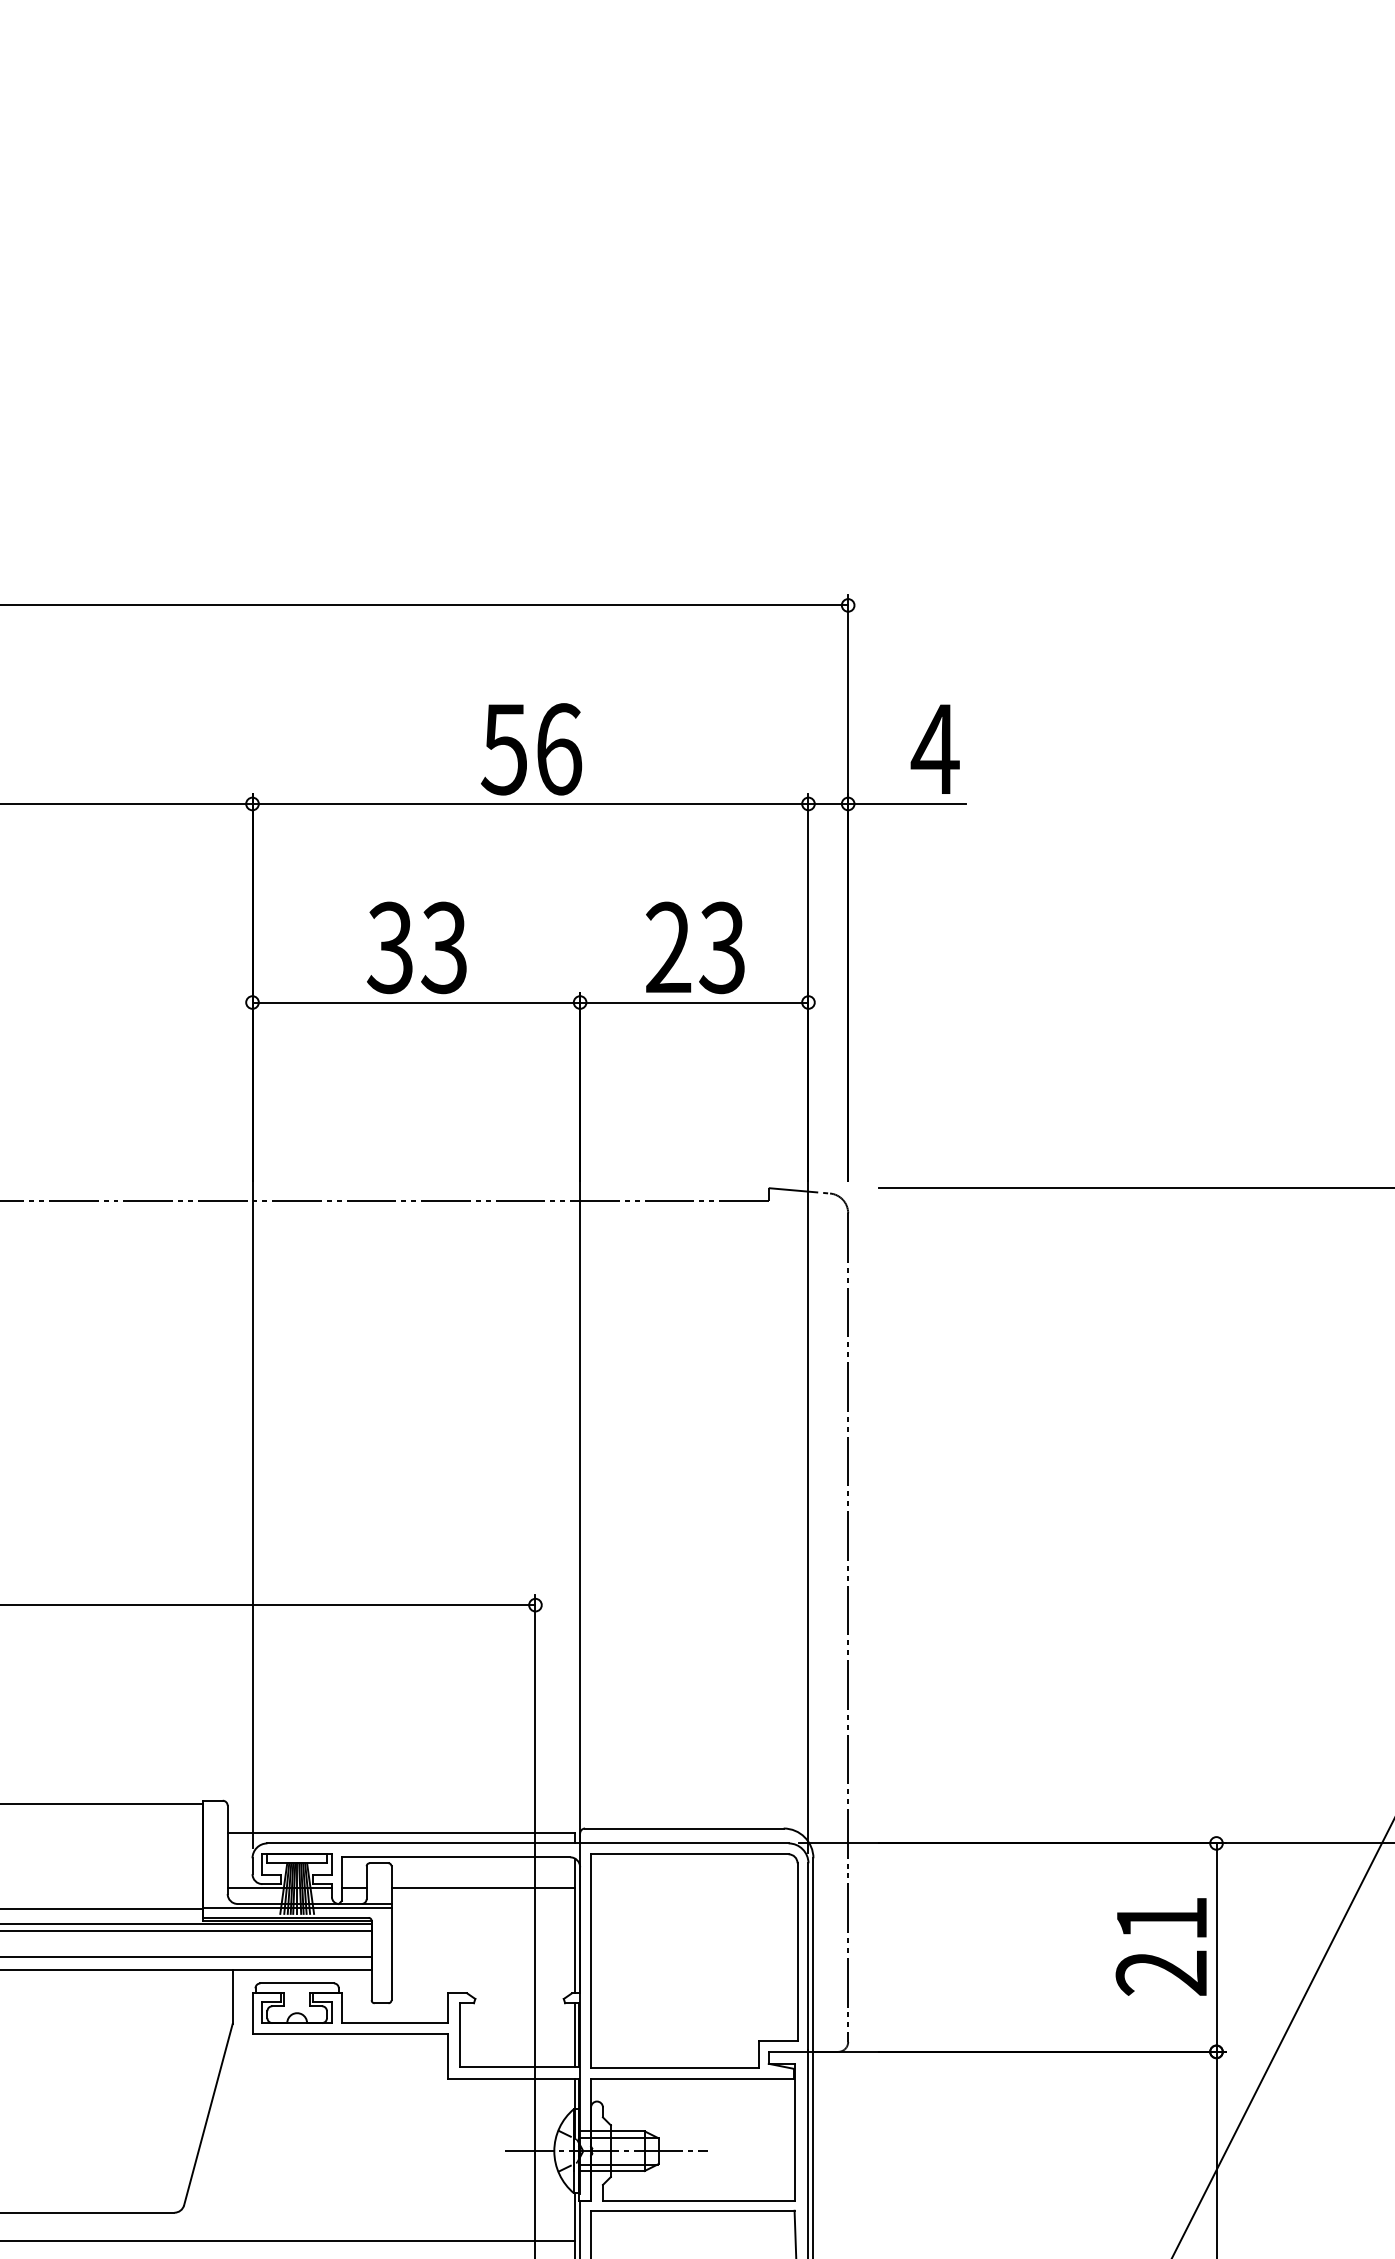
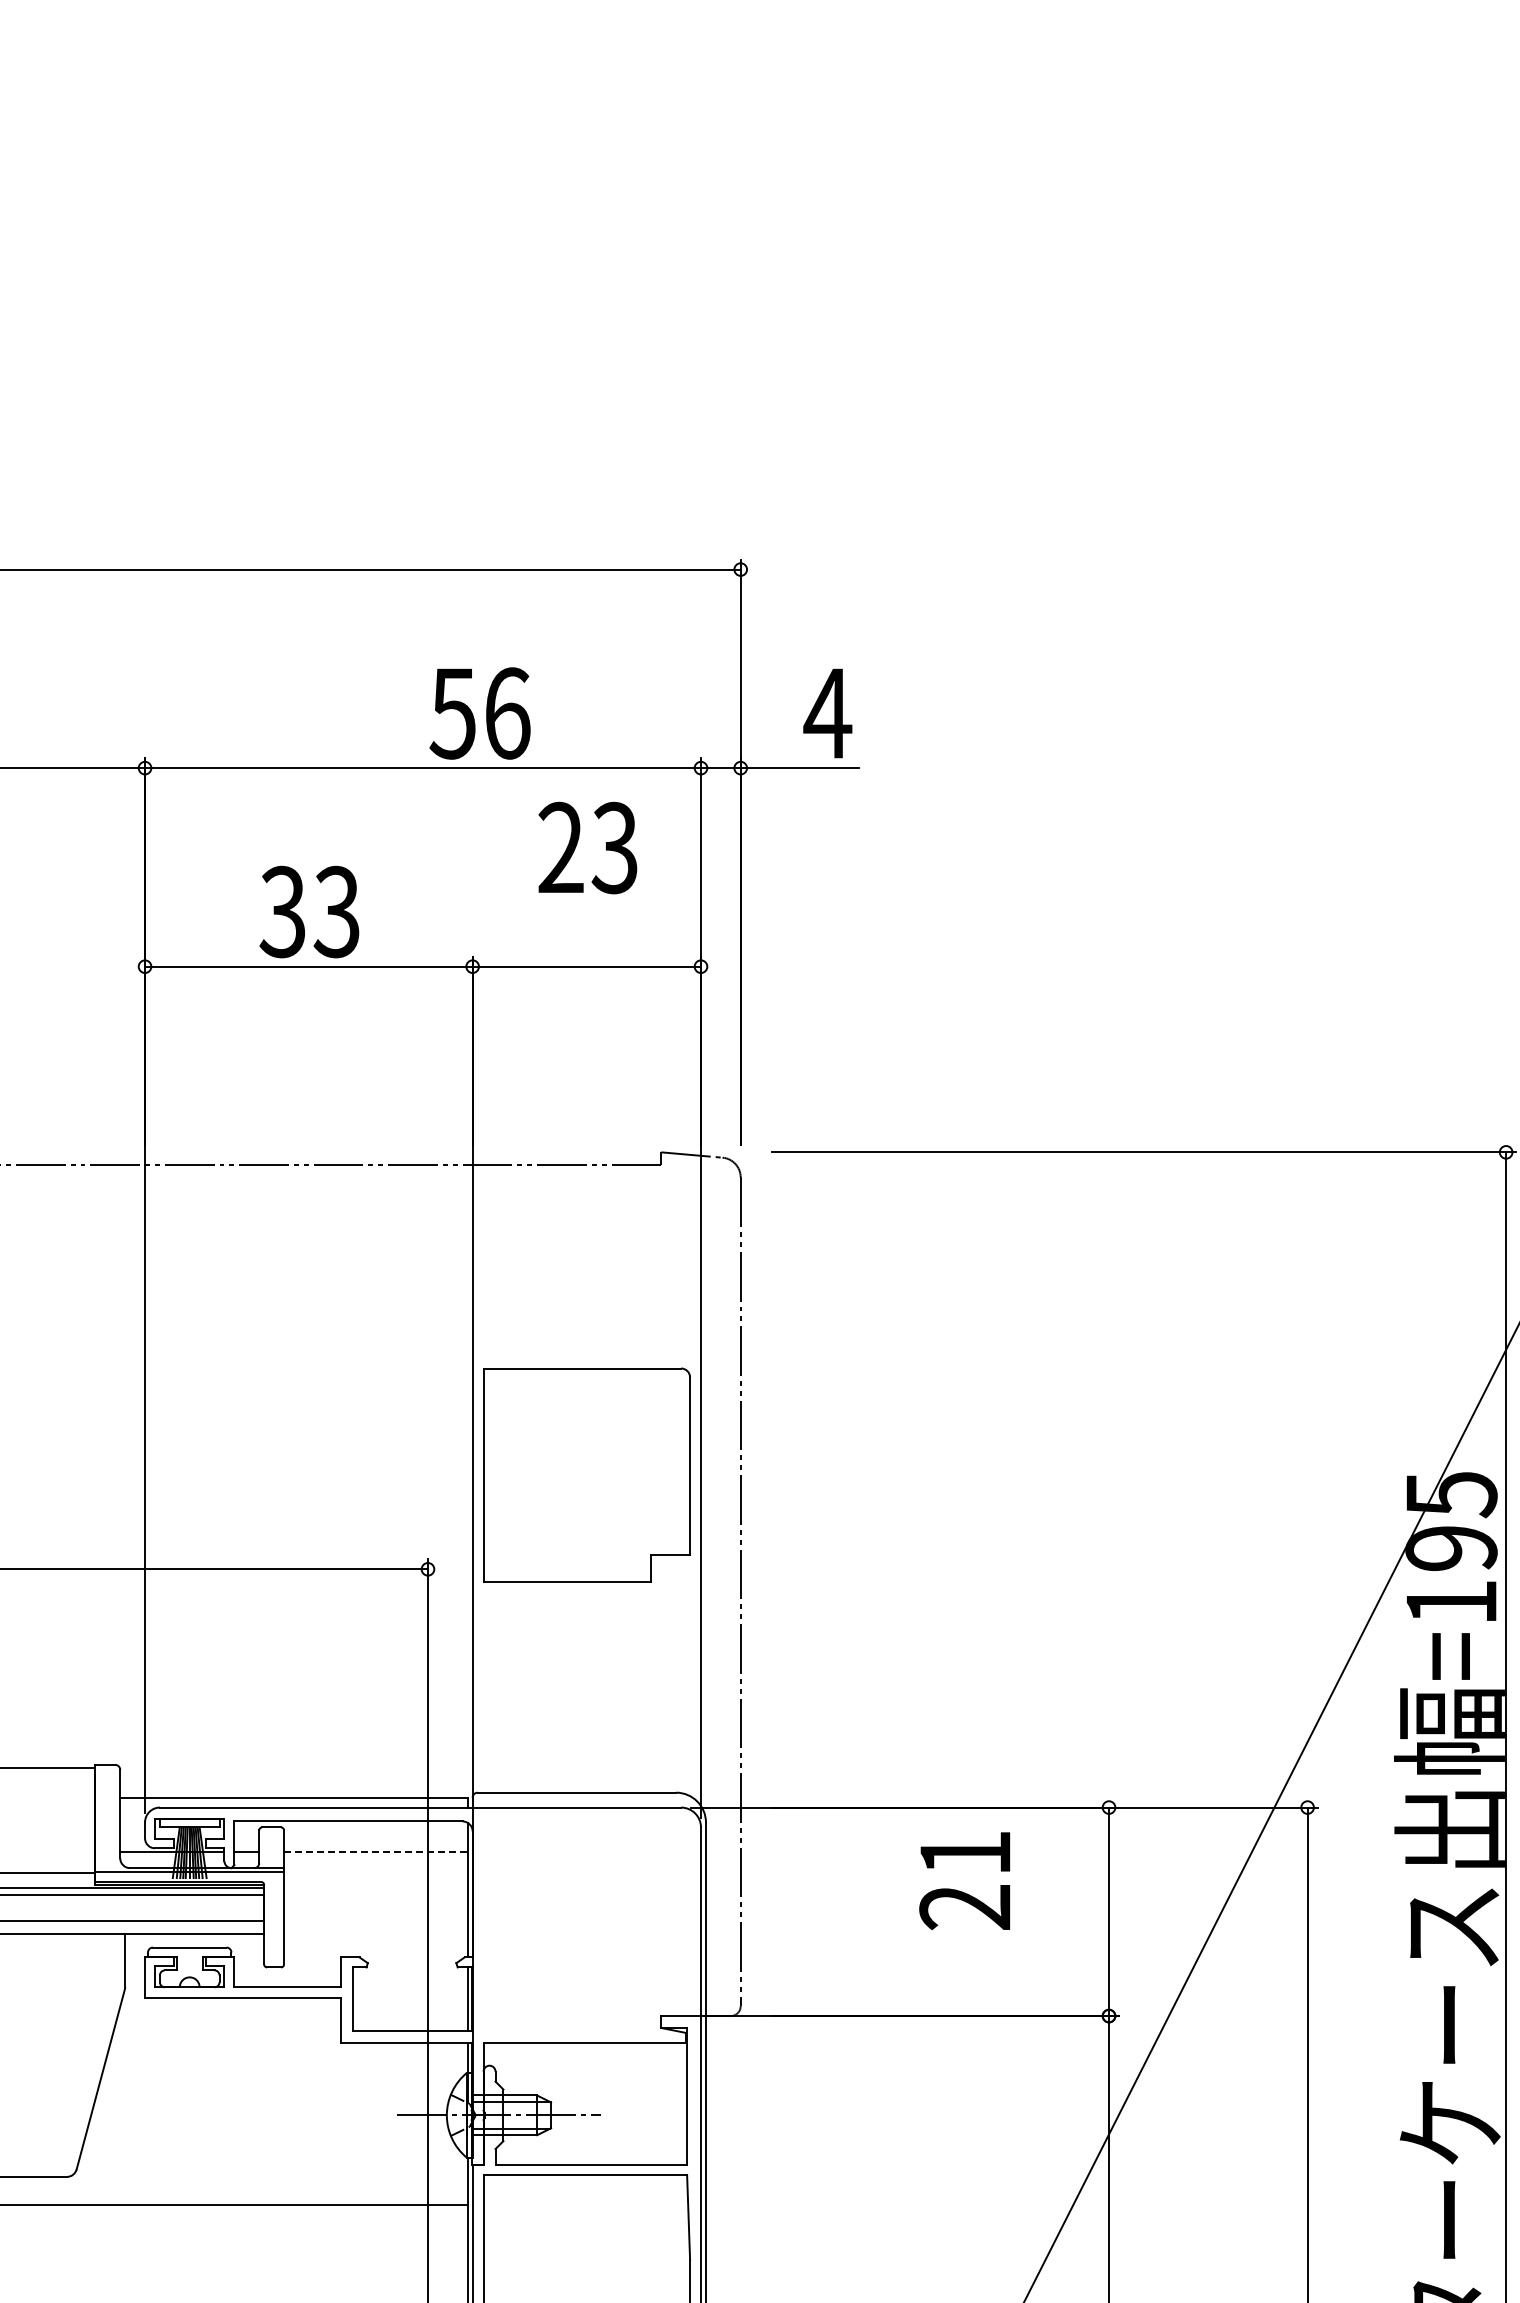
text: (530, 749) -> (479, 713), moved
text: (694, 947) -> (587, 847), moved
line: (482, 1888) -> (375, 1852), solid -> dashed
text: (1160, 1947) -> (964, 1881), moved
part: (693, 1960) -> (586, 1474), moved

